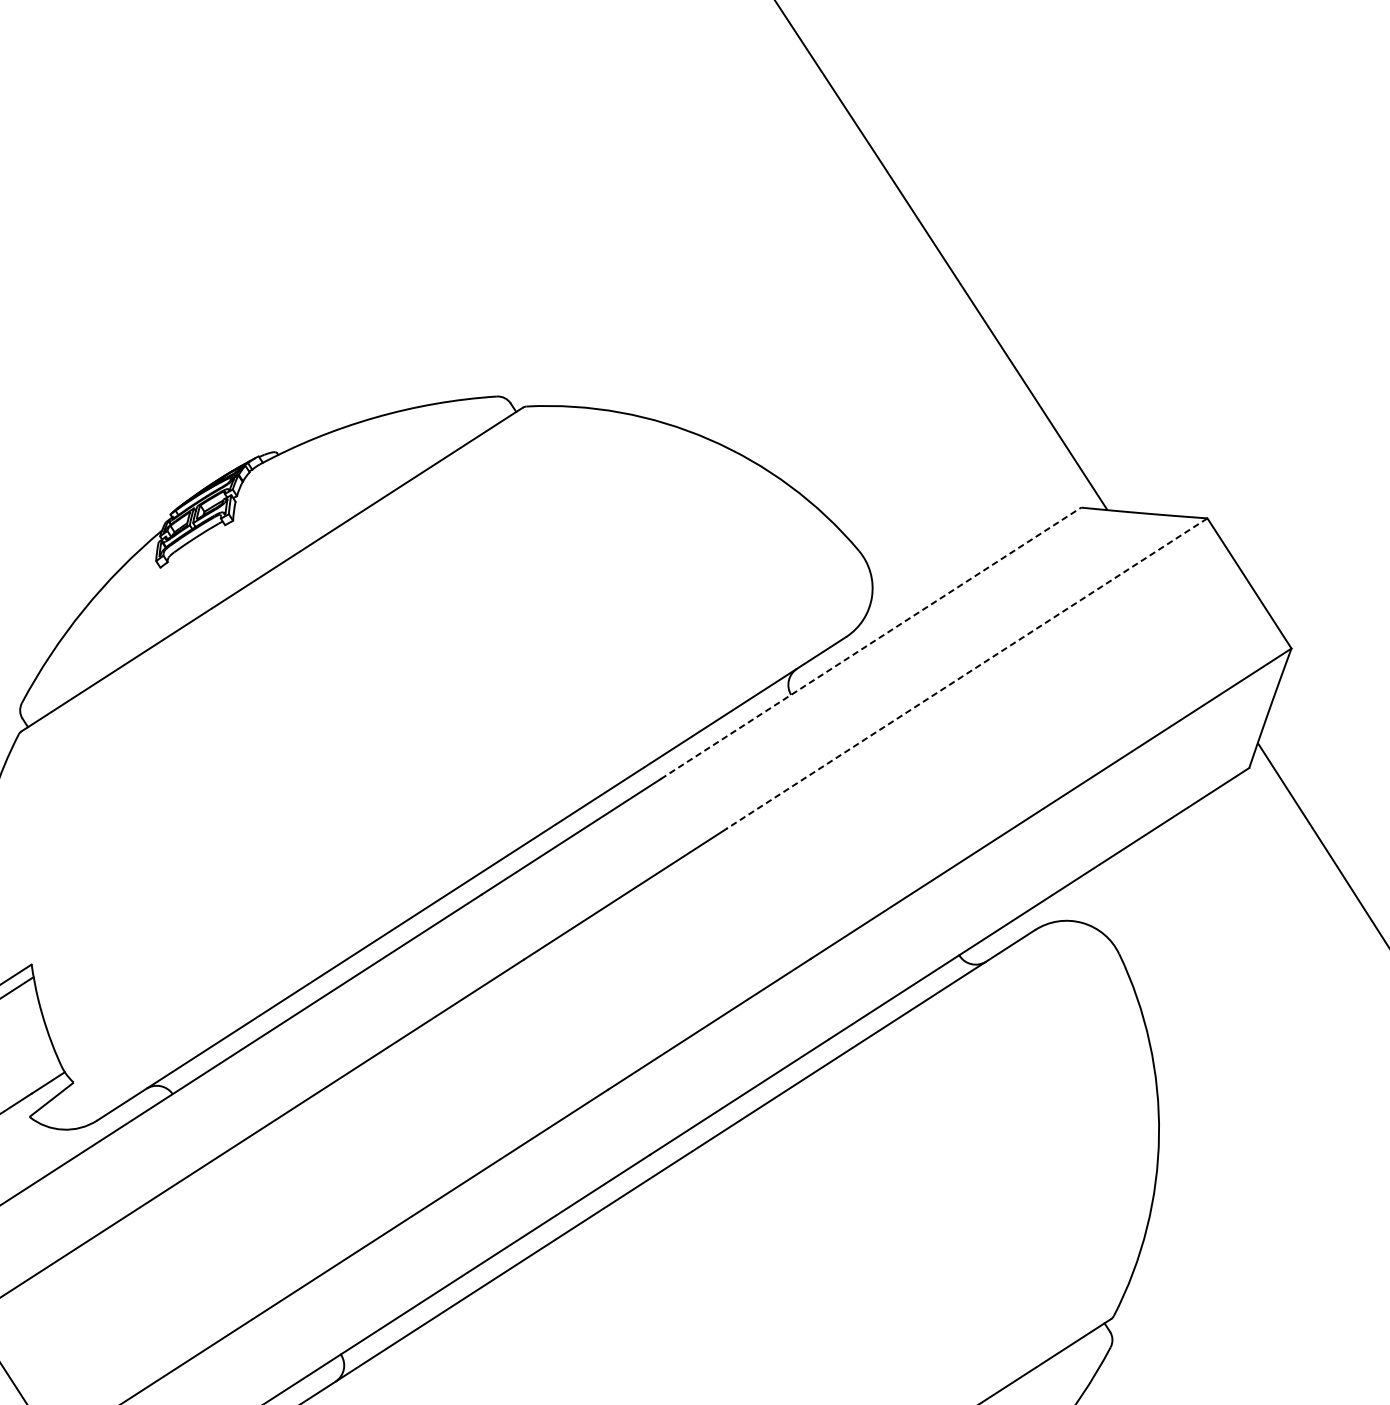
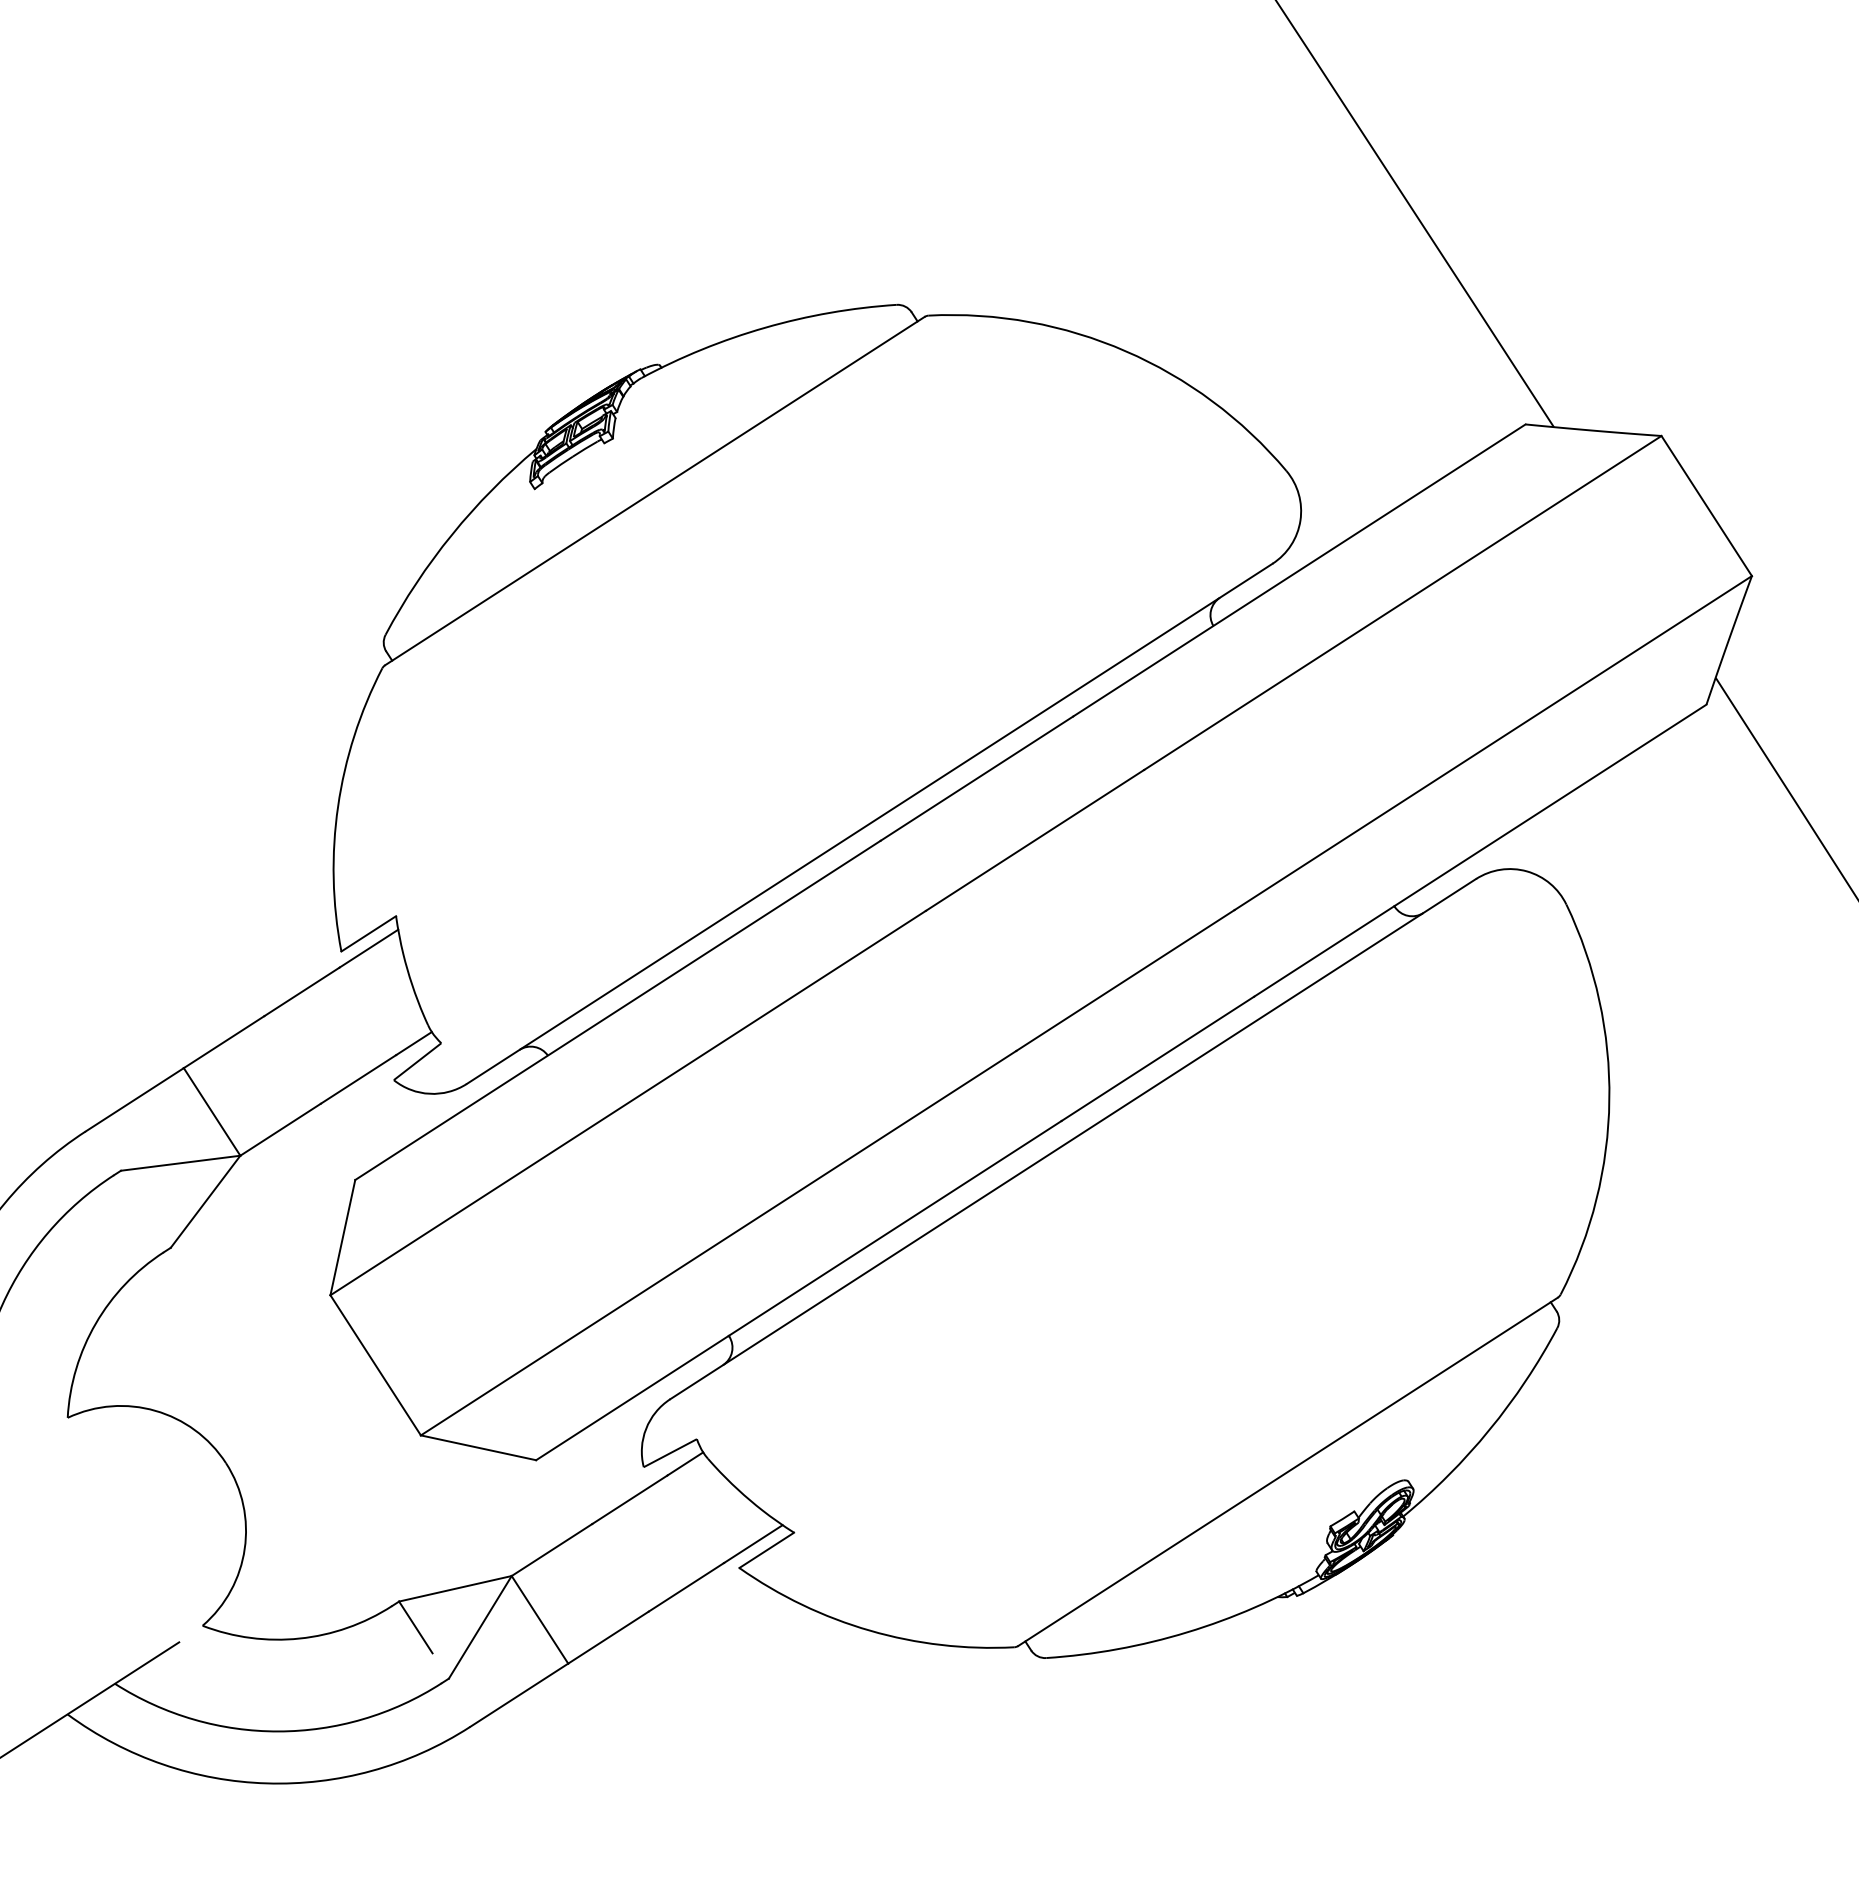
line: (871, 643) -> (1299, 570), dashed -> solid
line: (966, 673) -> (1402, 602), dashed -> solid

